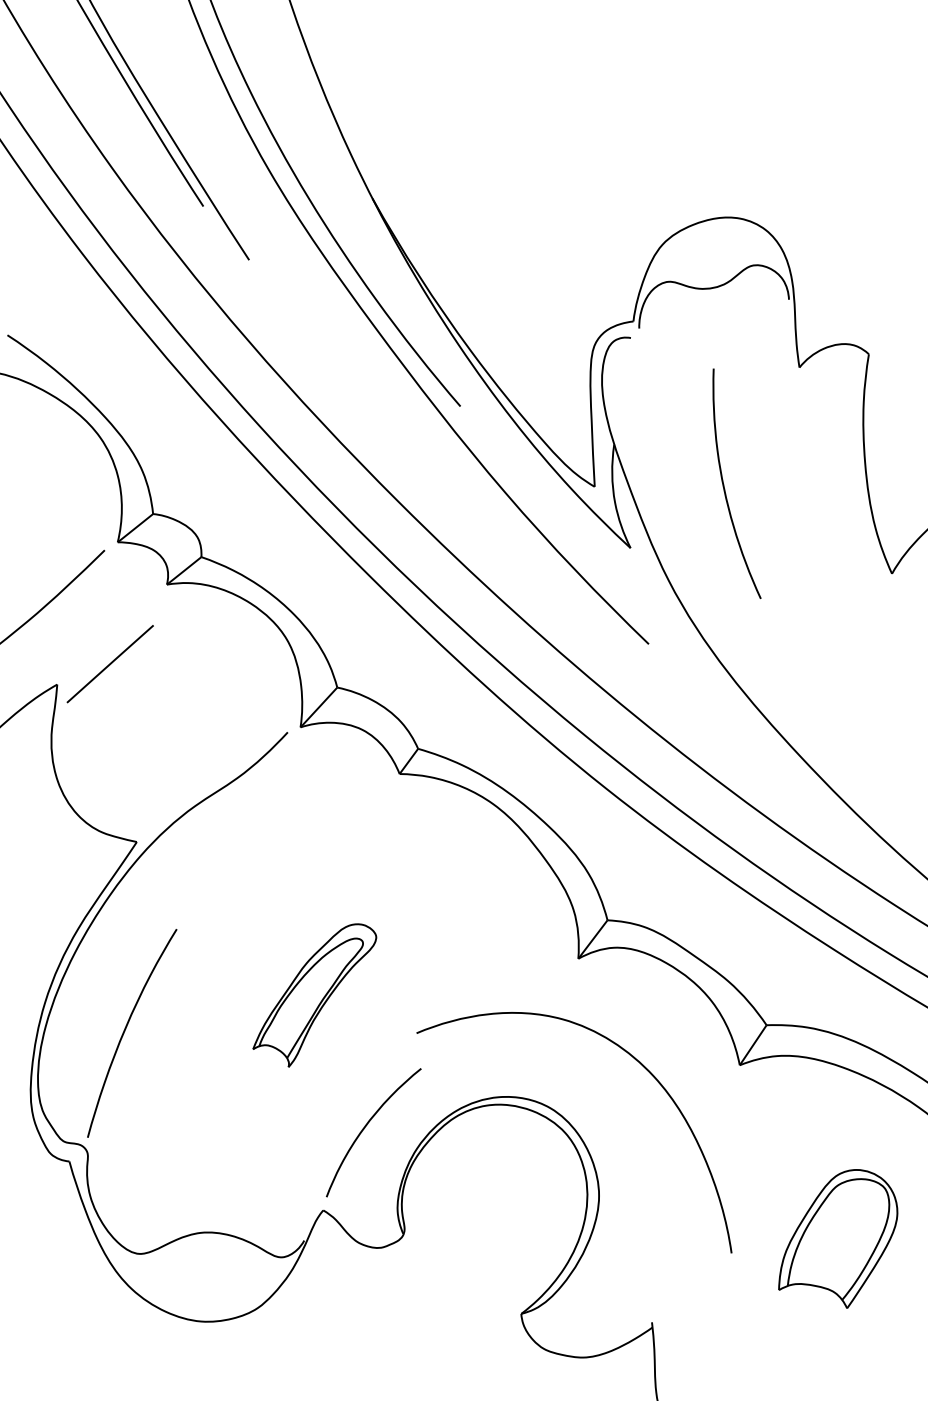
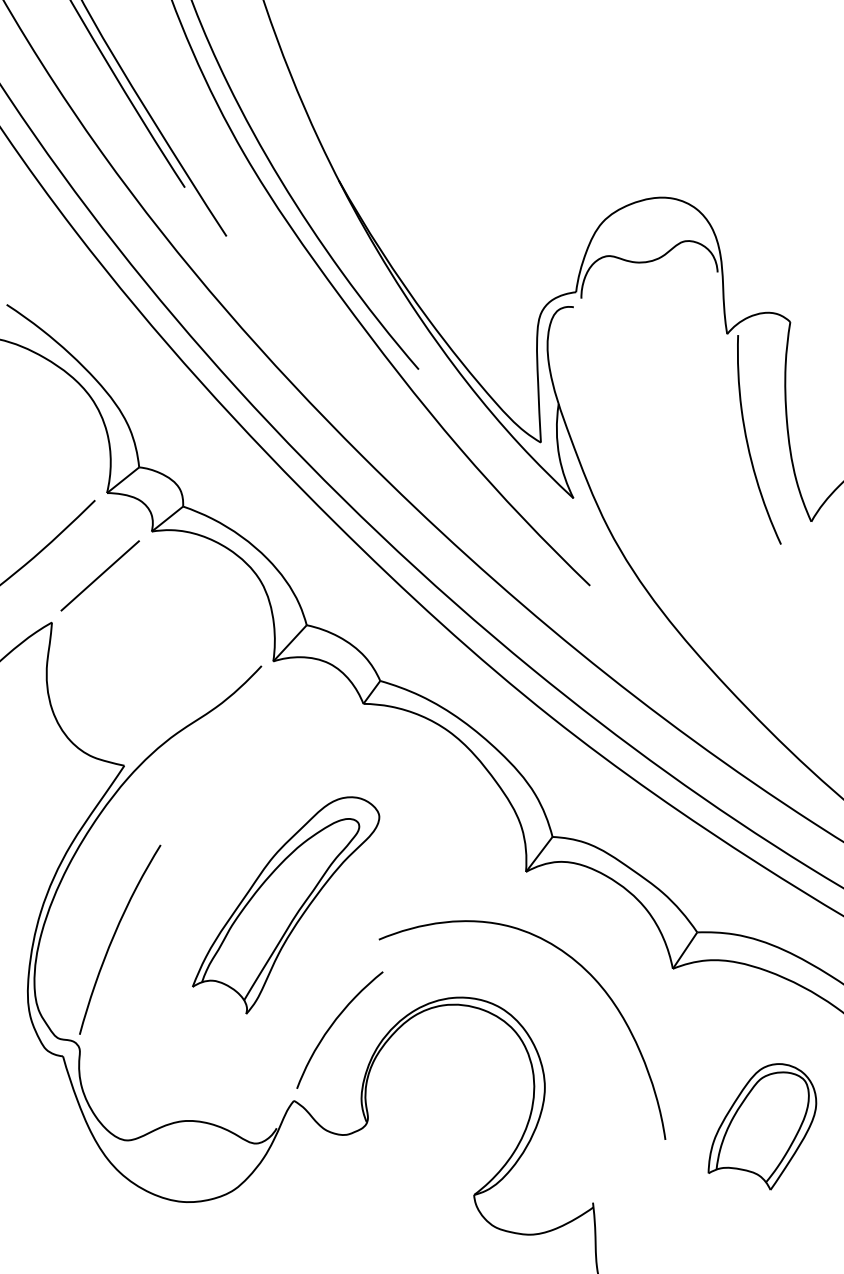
curve: (725, 486) -> (748, 442), moved
line: (109, 663) -> (99, 575), moved
part: (315, 995) -> (286, 905), size x1.67

